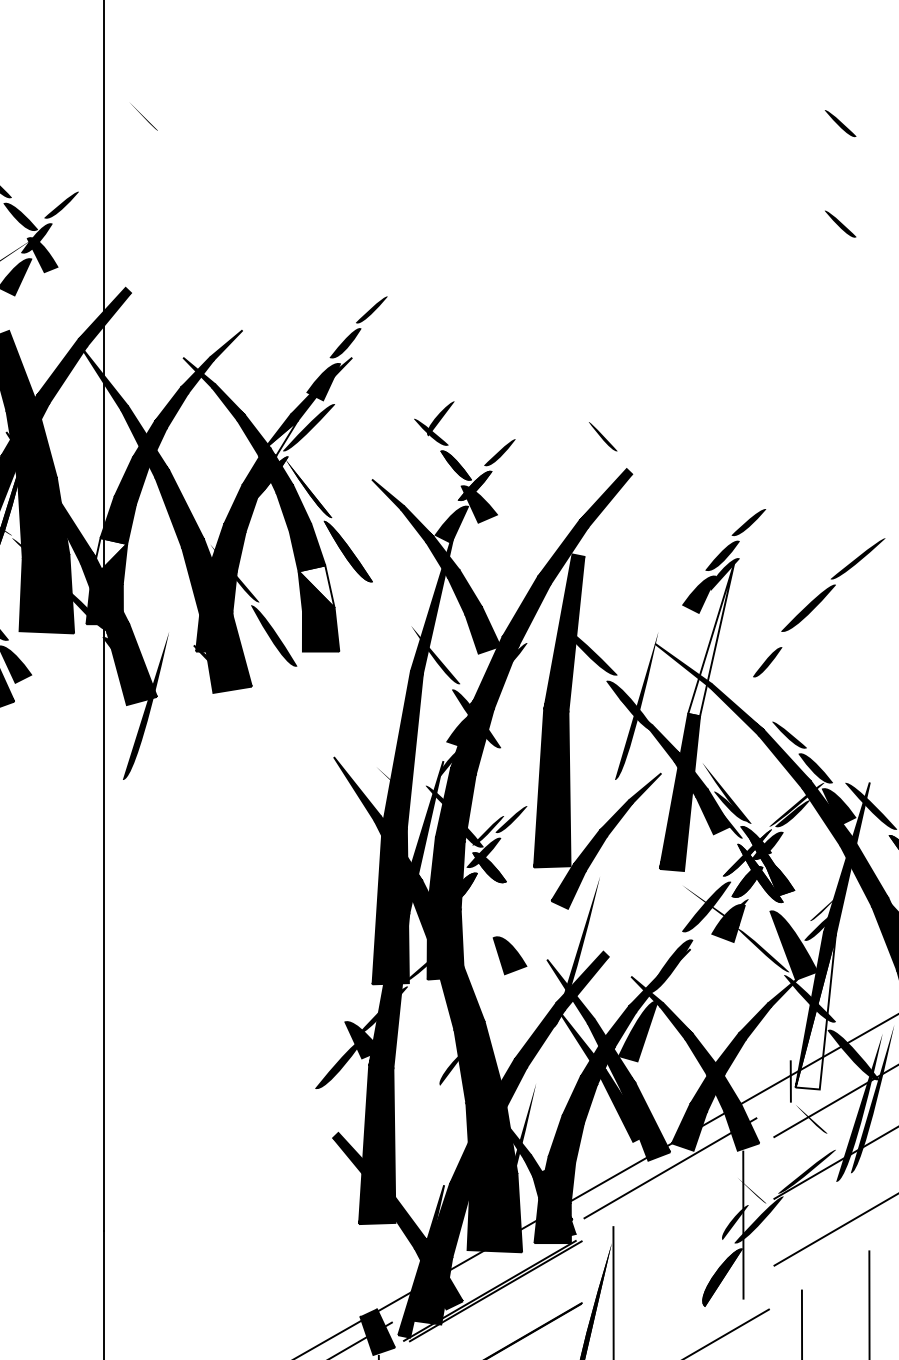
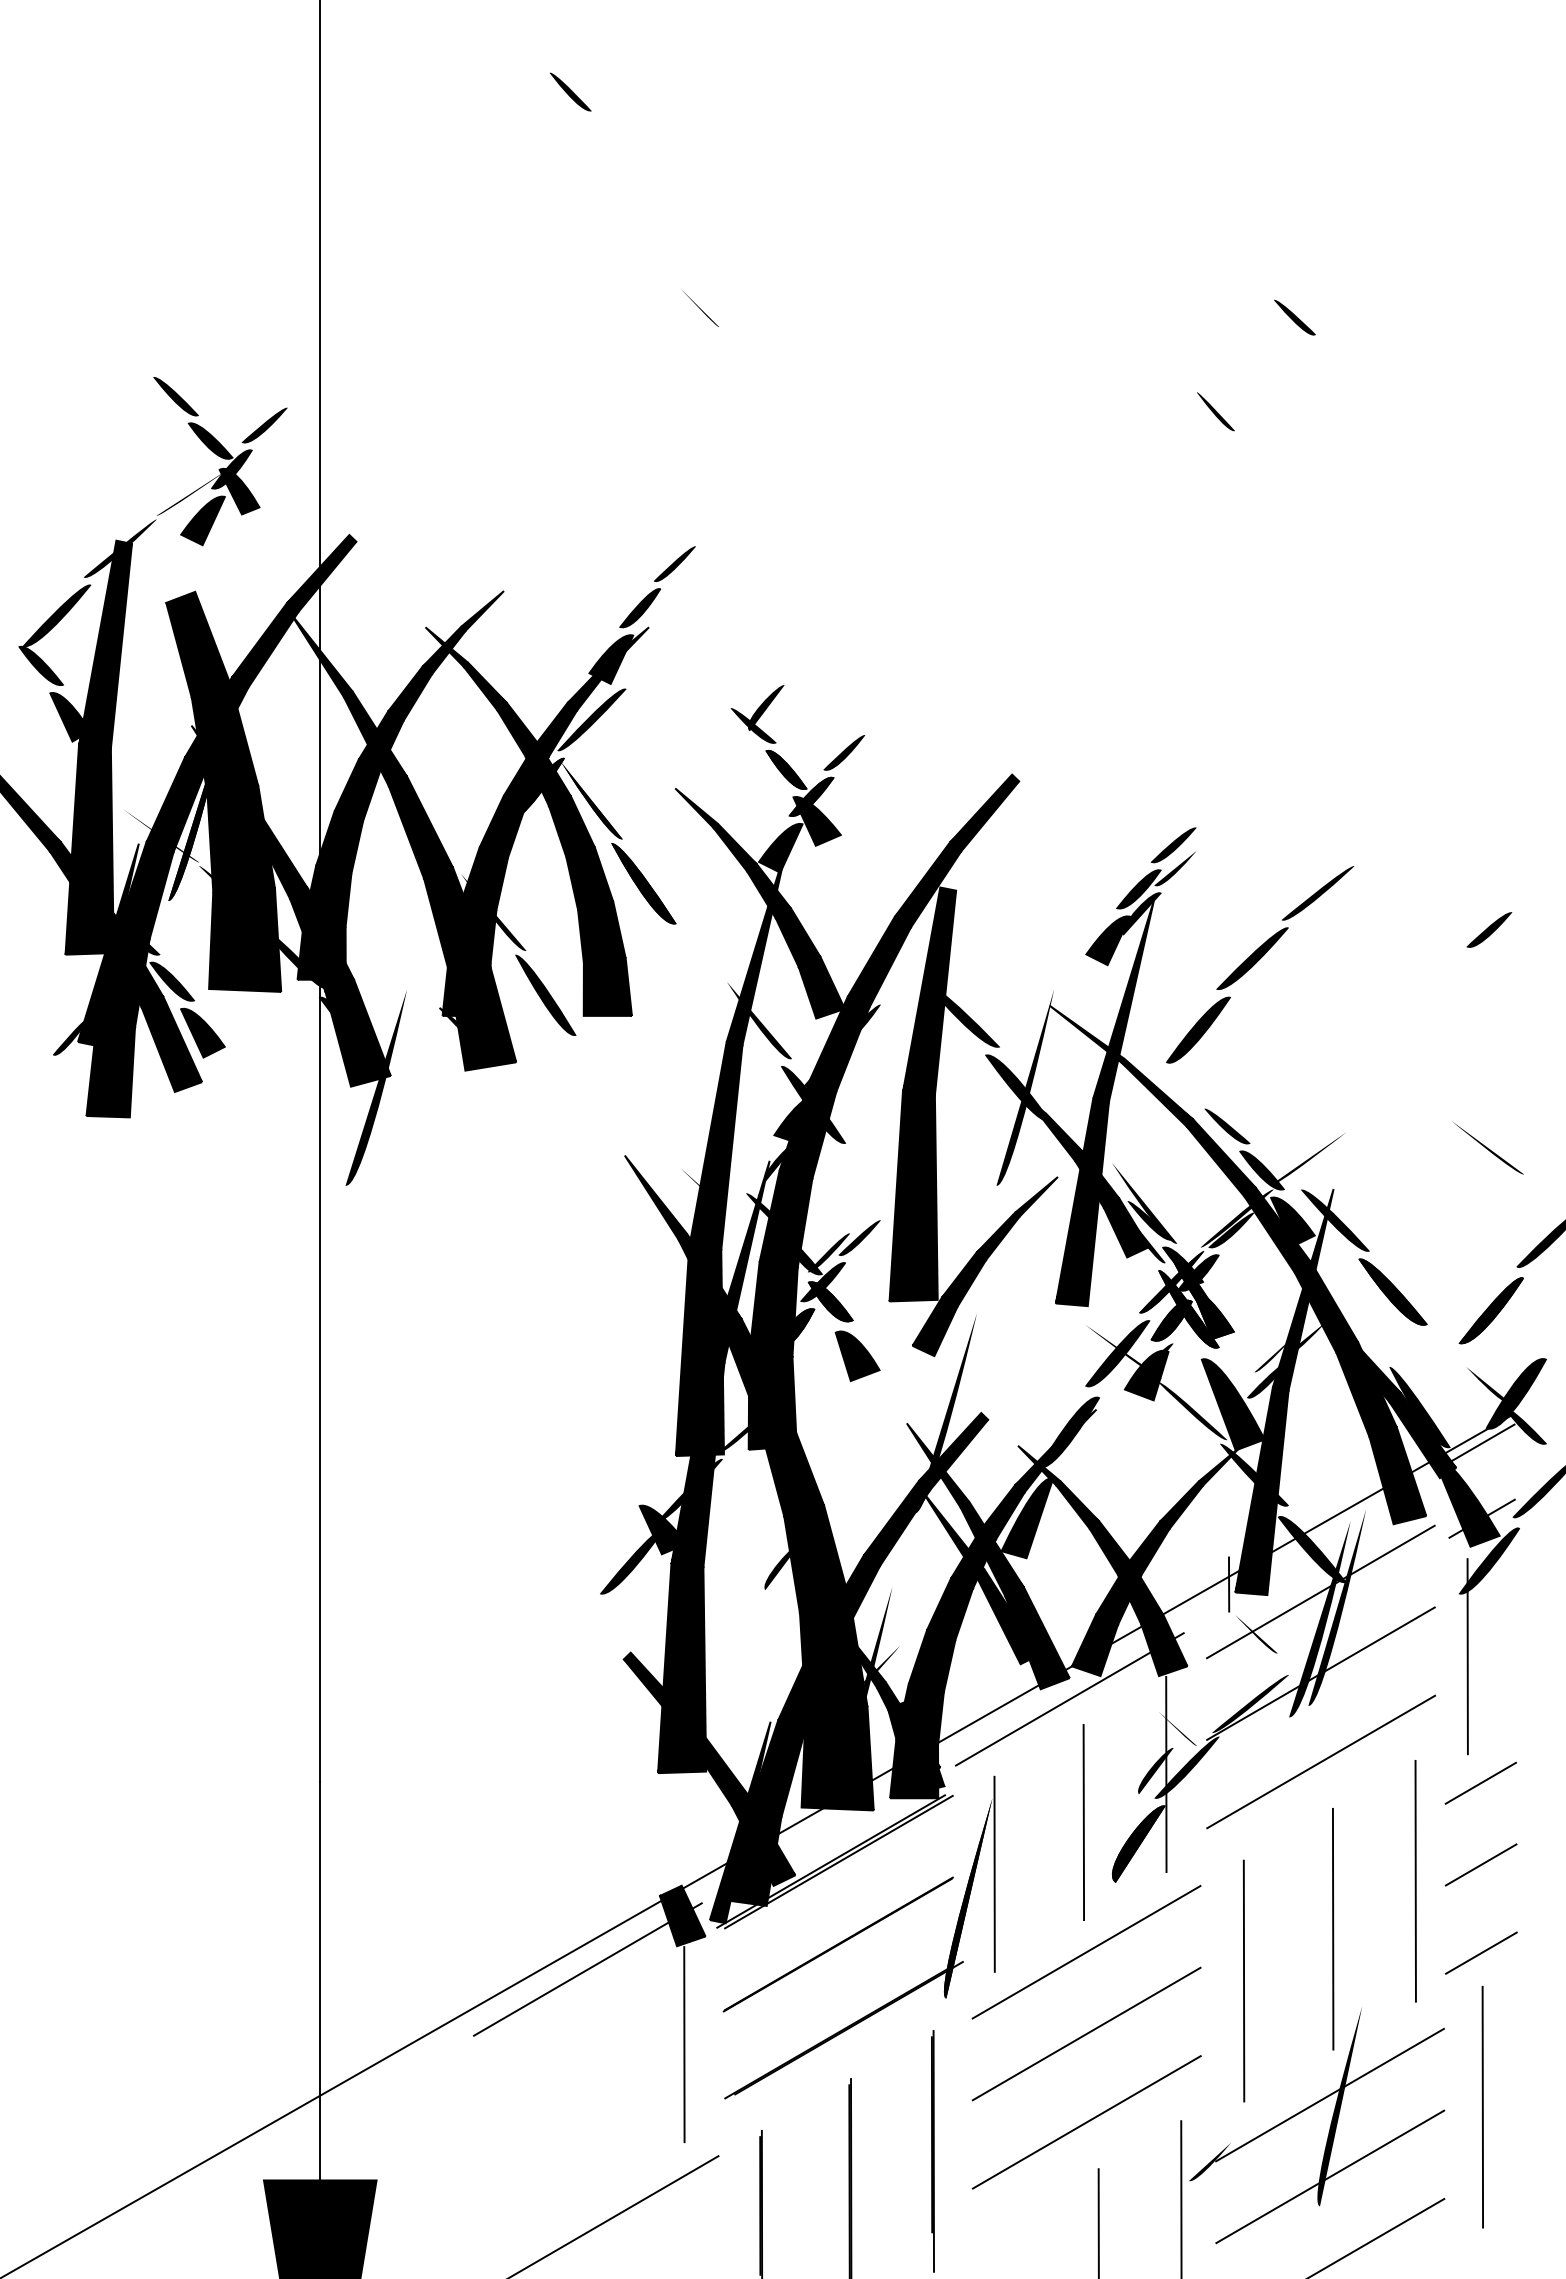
part: (143, 116) -> (700, 308), moved
part: (840, 224) -> (1294, 450), removed
part: (602, 436) -> (1215, 411), moved
fill: (280, 438) -> (554, 733), added
fill: (750, 540) -> (1175, 868), added
fill: (109, 558) -> (327, 893), added
fill: (316, 586) -> (601, 930), added
fill: (710, 639) -> (1123, 1000), added
part: (767, 661) -> (1198, 1029), size x1.67
fill: (850, 759) -> (1307, 1158), added
fill: (849, 895) -> (1306, 1338), added
part: (509, 955) -> (857, 1355), moved
fill: (815, 1011) -> (1261, 1492), added
fill: (527, 1141) -> (880, 1664), added
line: (680, 1261) -> (1083, 1822), added

